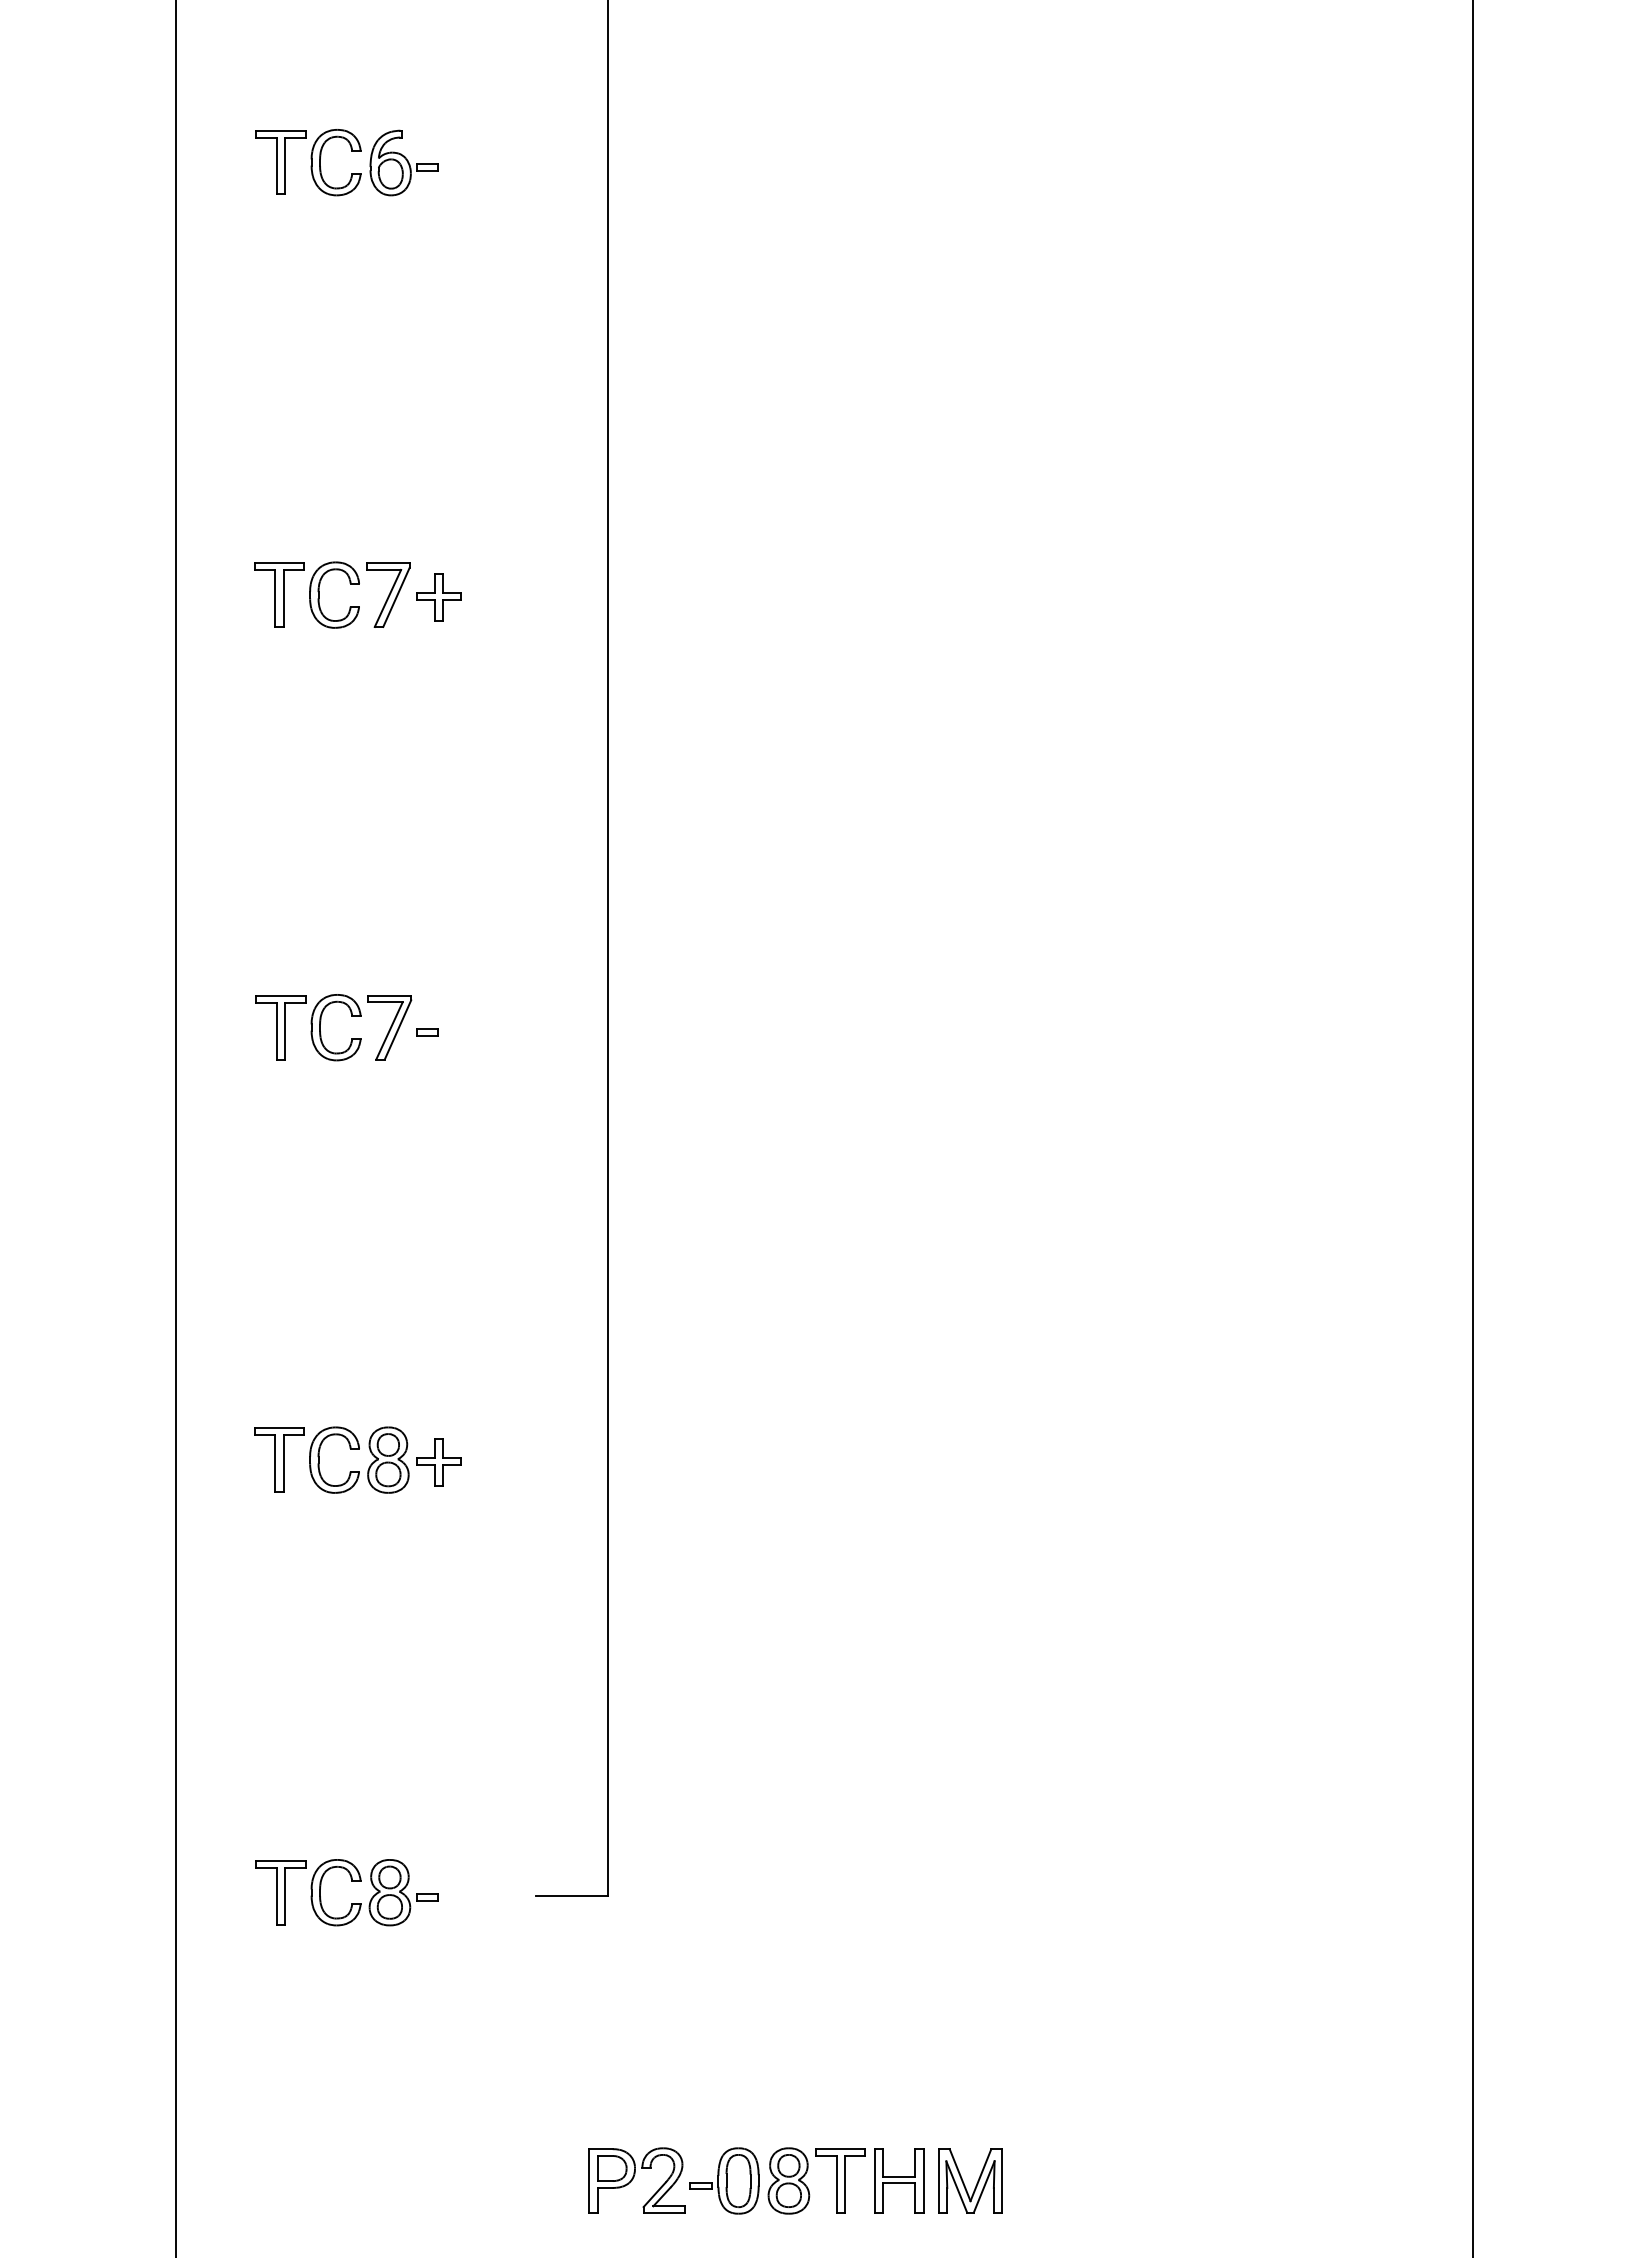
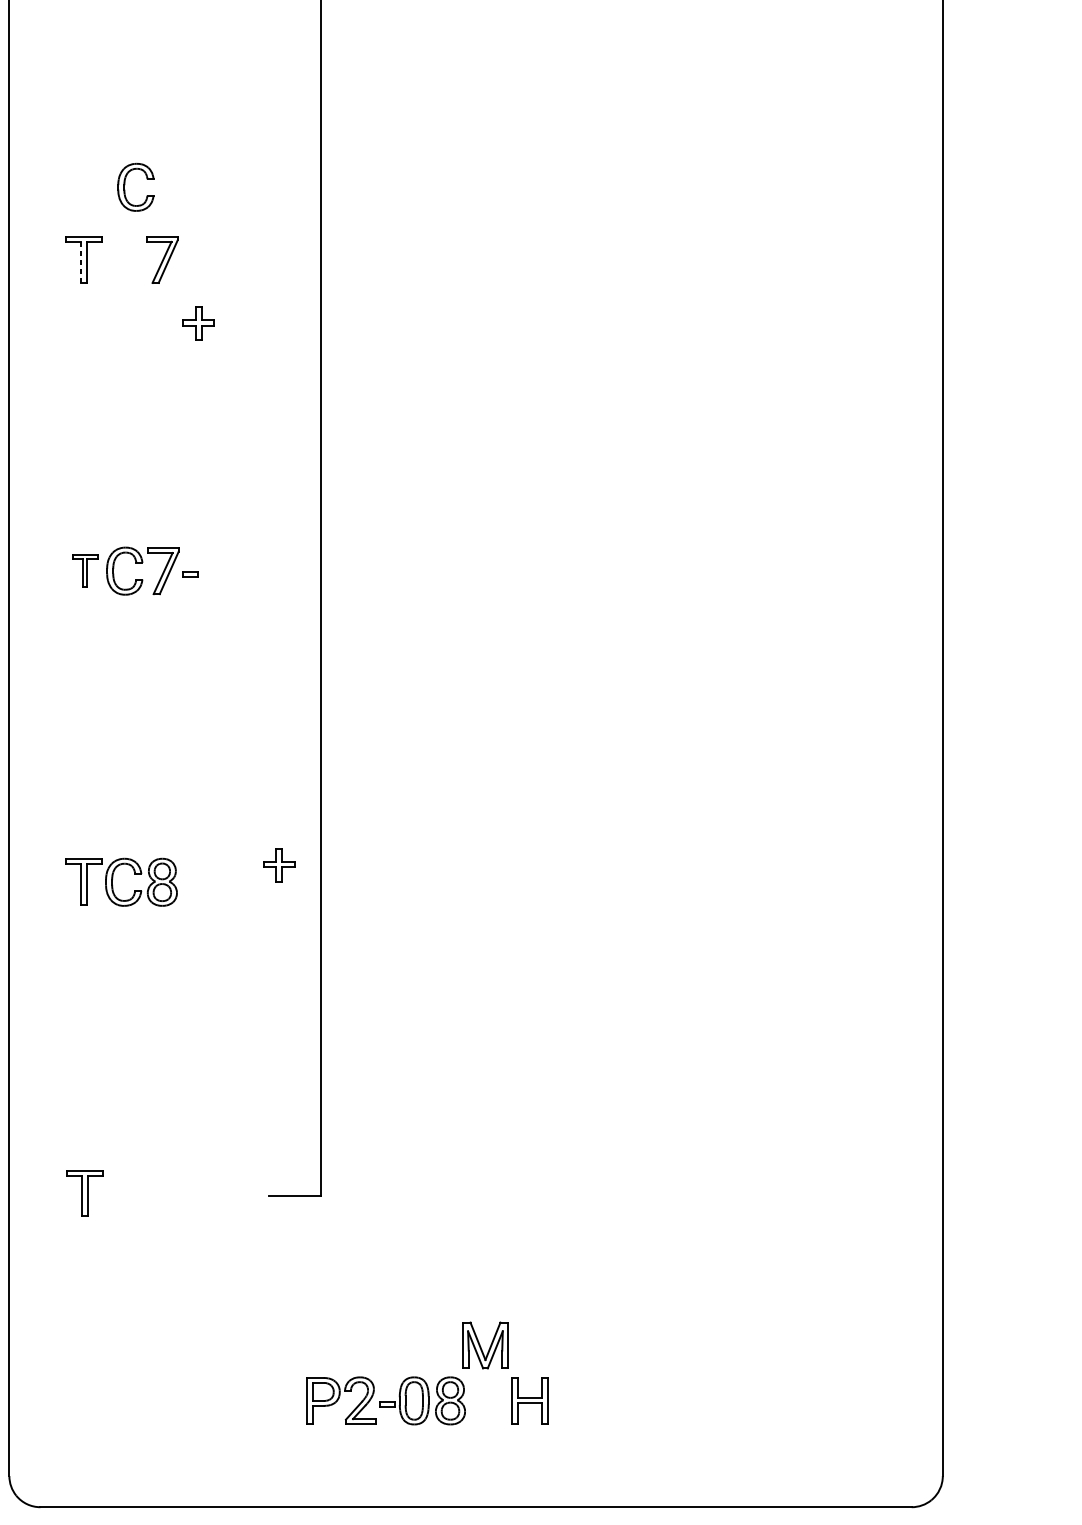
part: (319, 594) -> (125, 186), moved
part: (438, 597) -> (198, 323), moved
line: (275, 598) -> (81, 262), solid -> dashed
part: (280, 1027) -> (84, 571), size x0.7
part: (438, 1462) -> (278, 865), moved
part: (374, 1892) -> (152, 1193), removed
part: (840, 2180) -> (487, 1400), removed
part: (964, 2182) -> (481, 1346), moved

